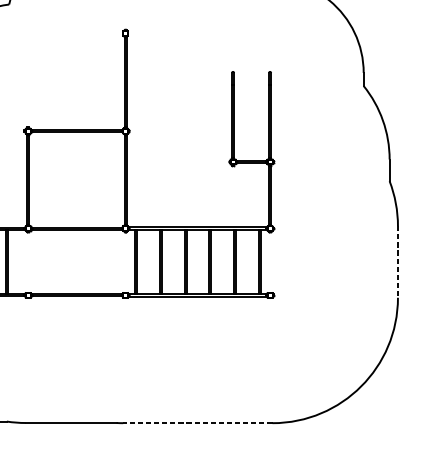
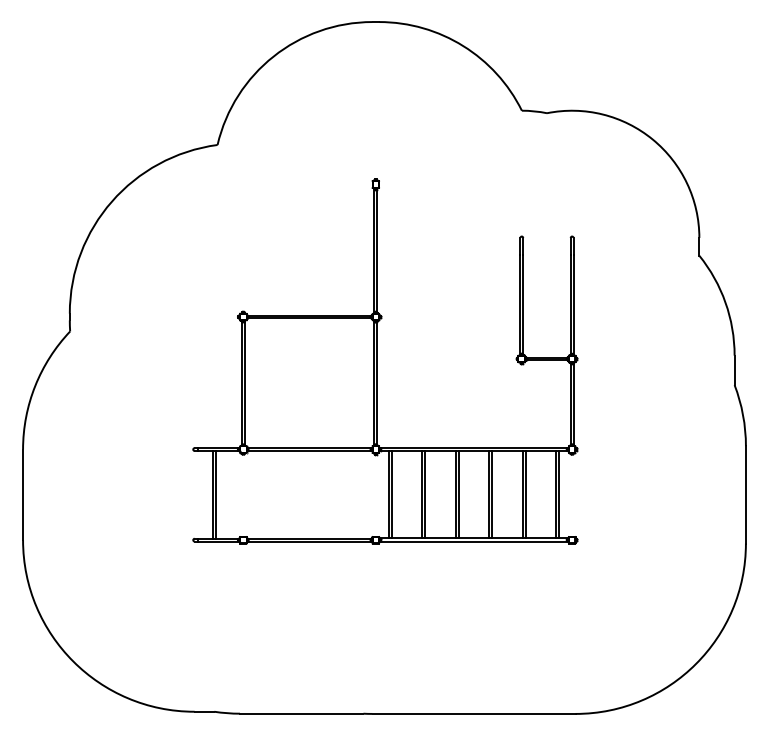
line: (397, 261) -> (745, 494), dashed -> solid
line: (197, 422) -> (473, 713), dashed -> solid

